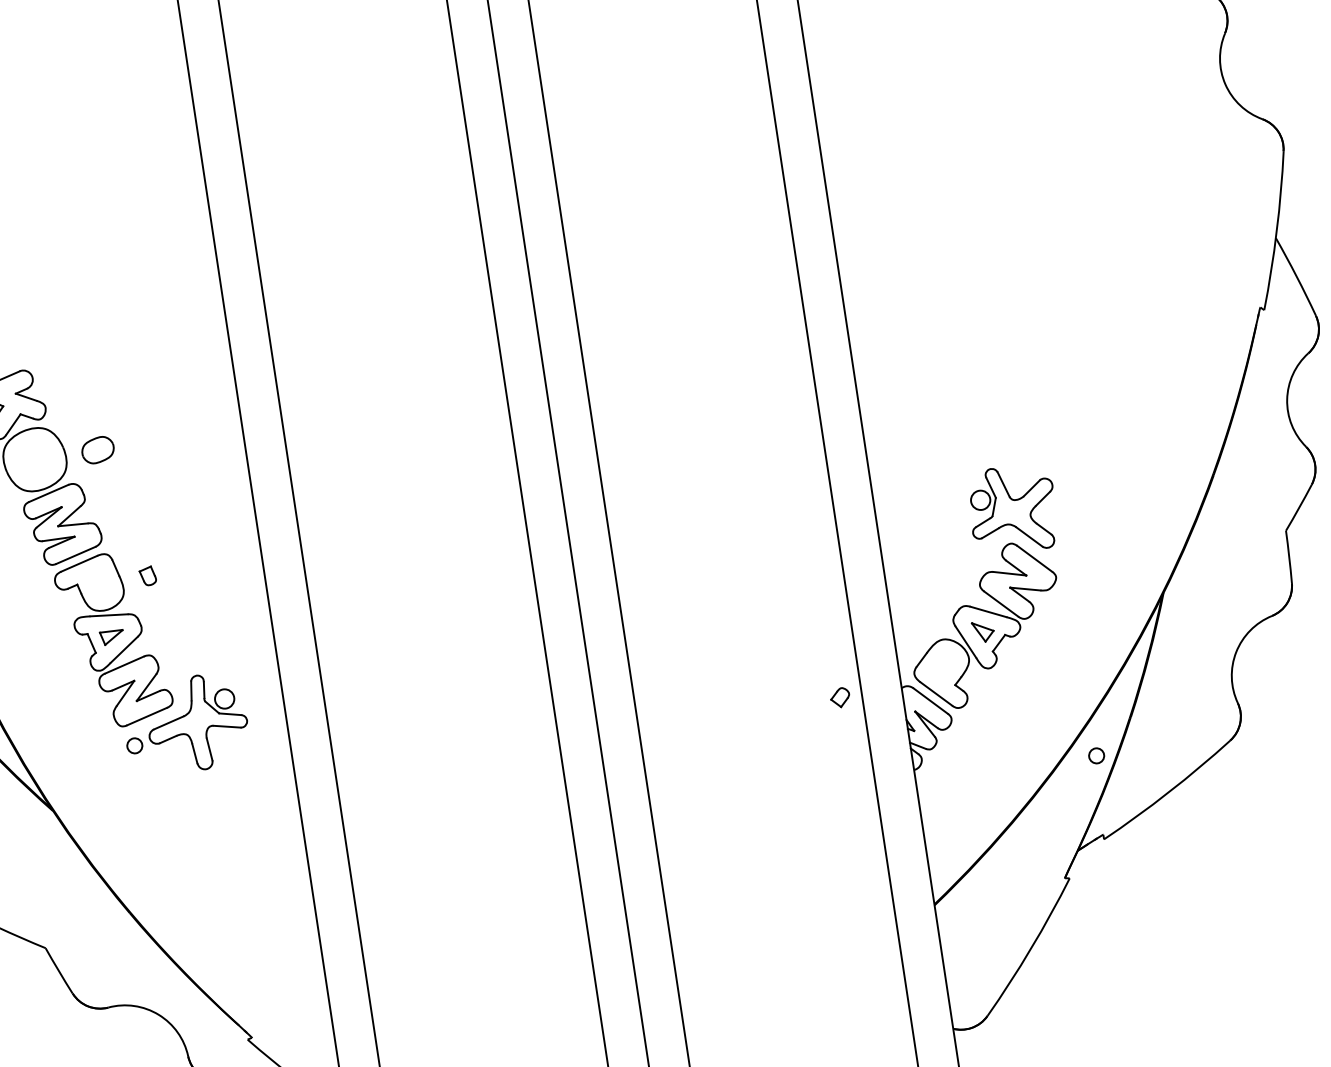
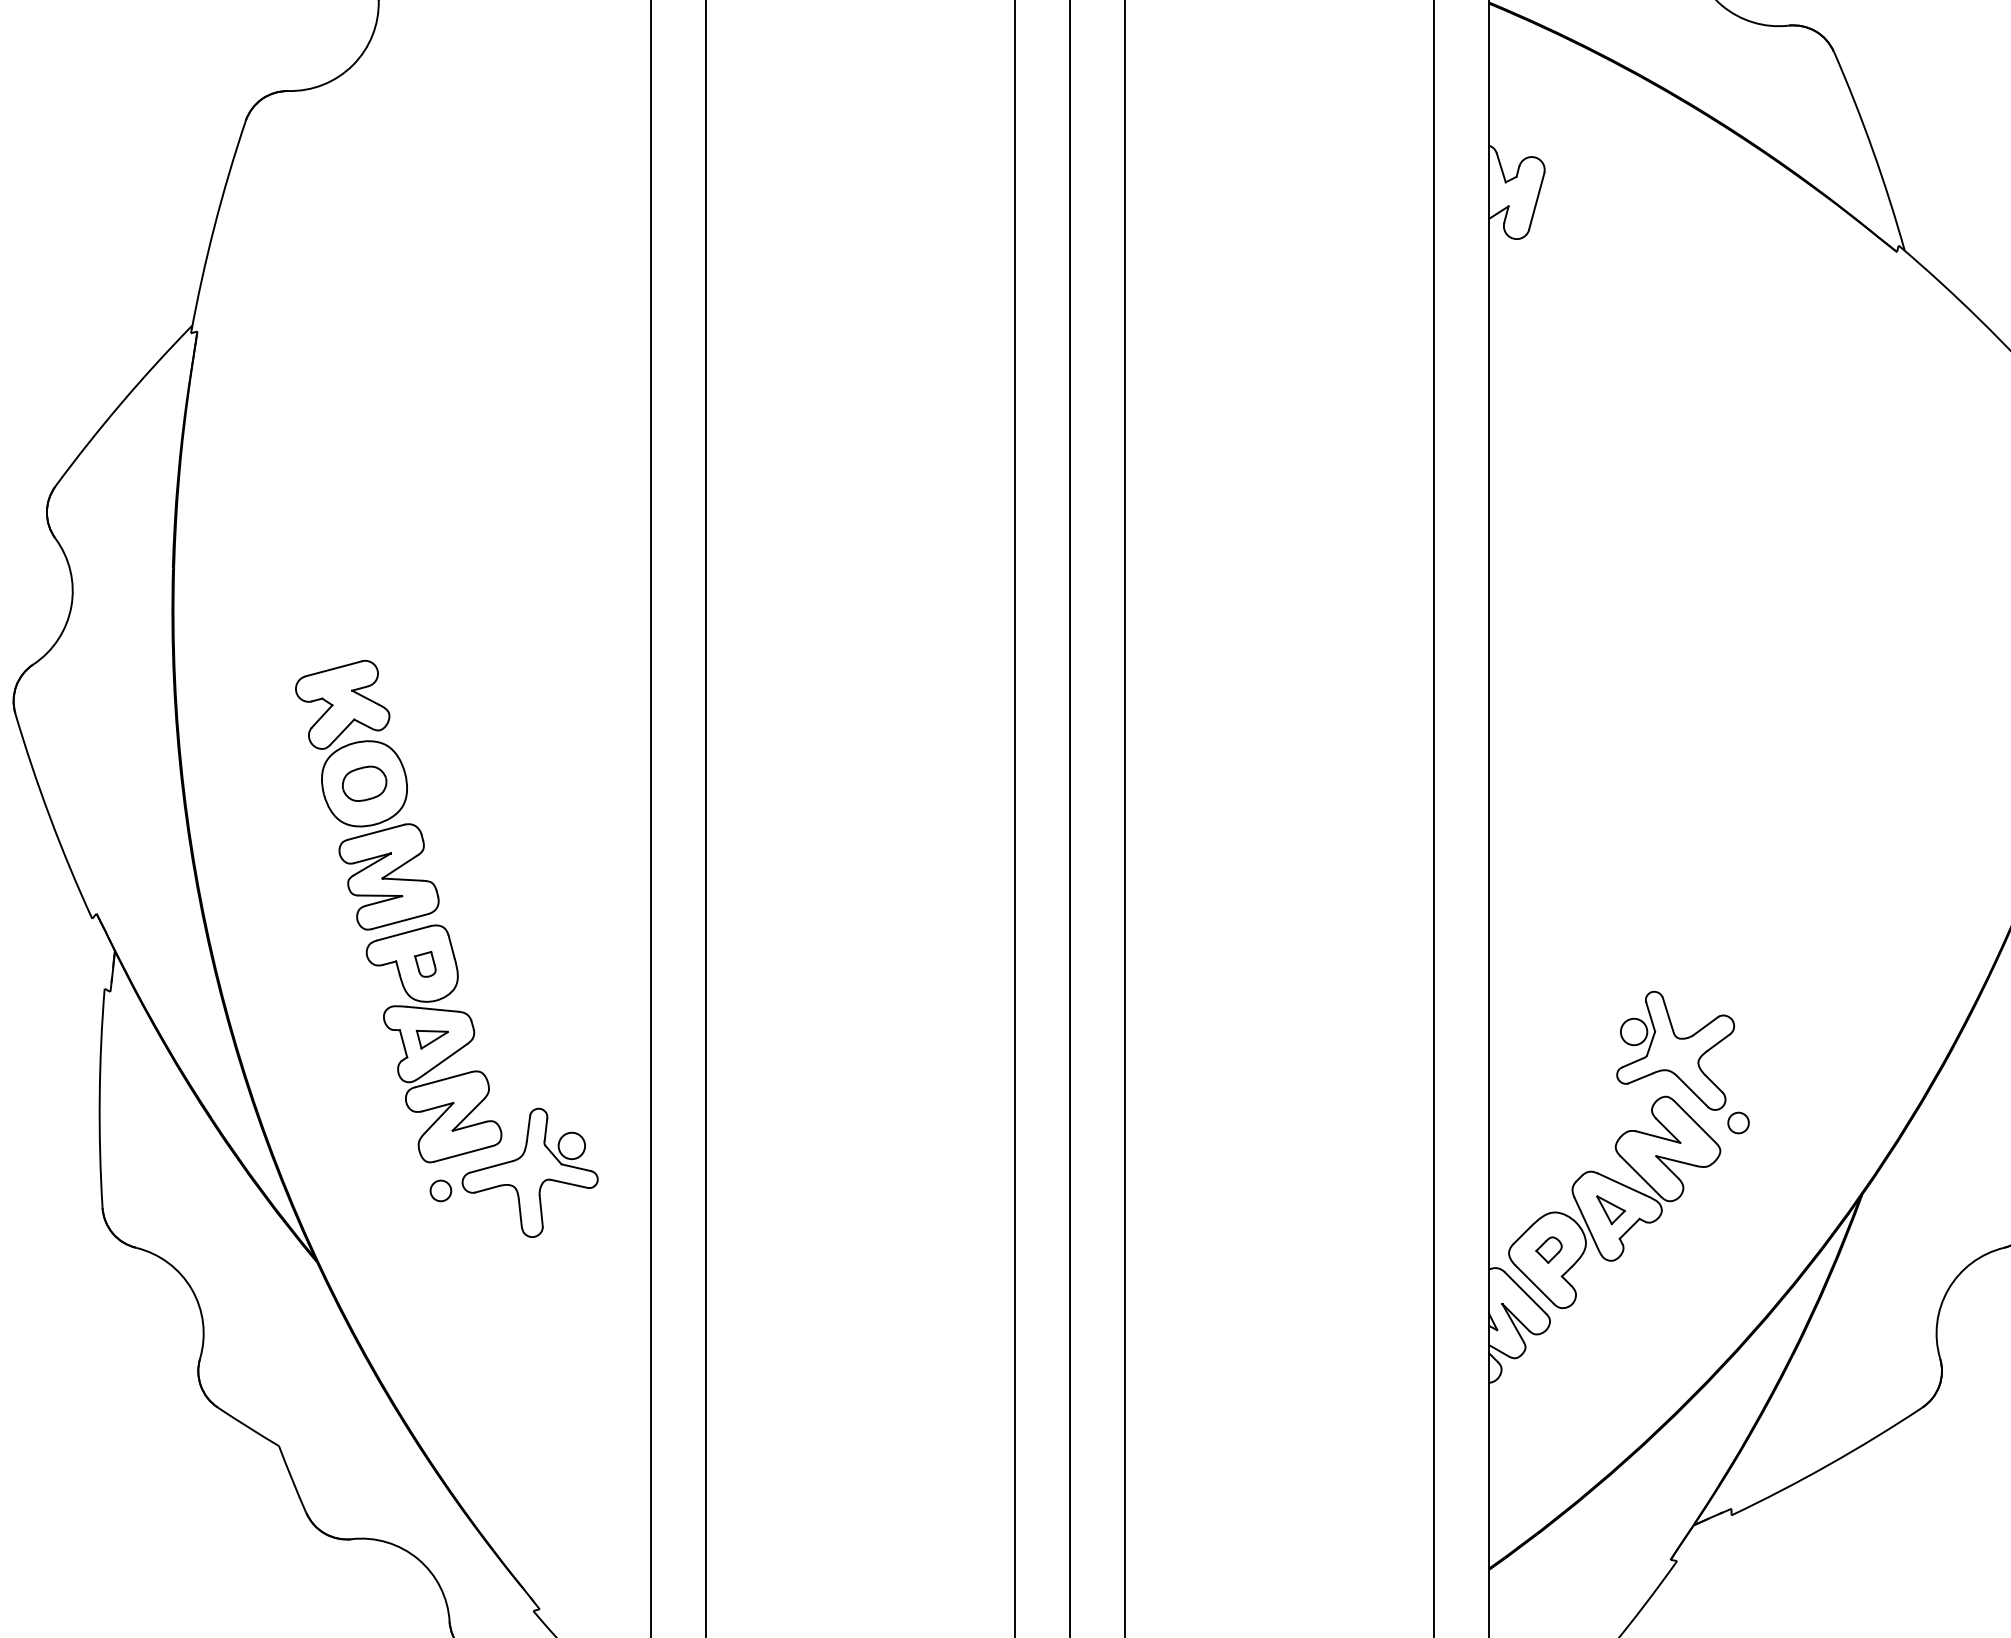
part: (97, 449) -> (364, 783), moved
part: (147, 575) -> (425, 963), moved
part: (839, 697) -> (1548, 1249), moved
circle: (1096, 755) -> (1738, 1122), moved

